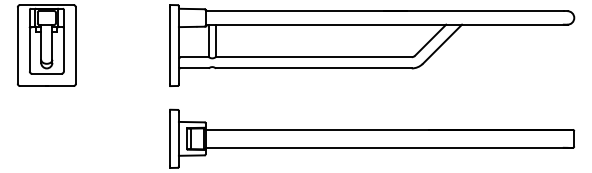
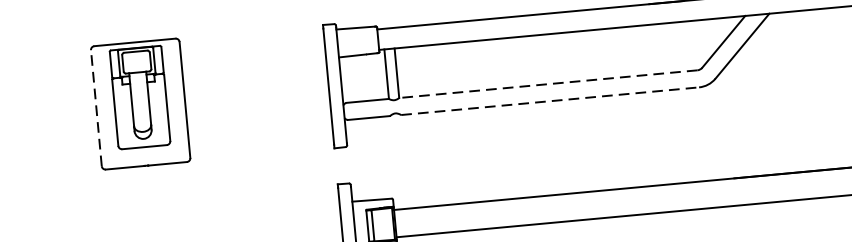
line: (17, 45) -> (96, 108), solid -> dashed
line: (313, 57) -> (548, 84), solid -> dashed
line: (313, 68) -> (549, 101), solid -> dashed

